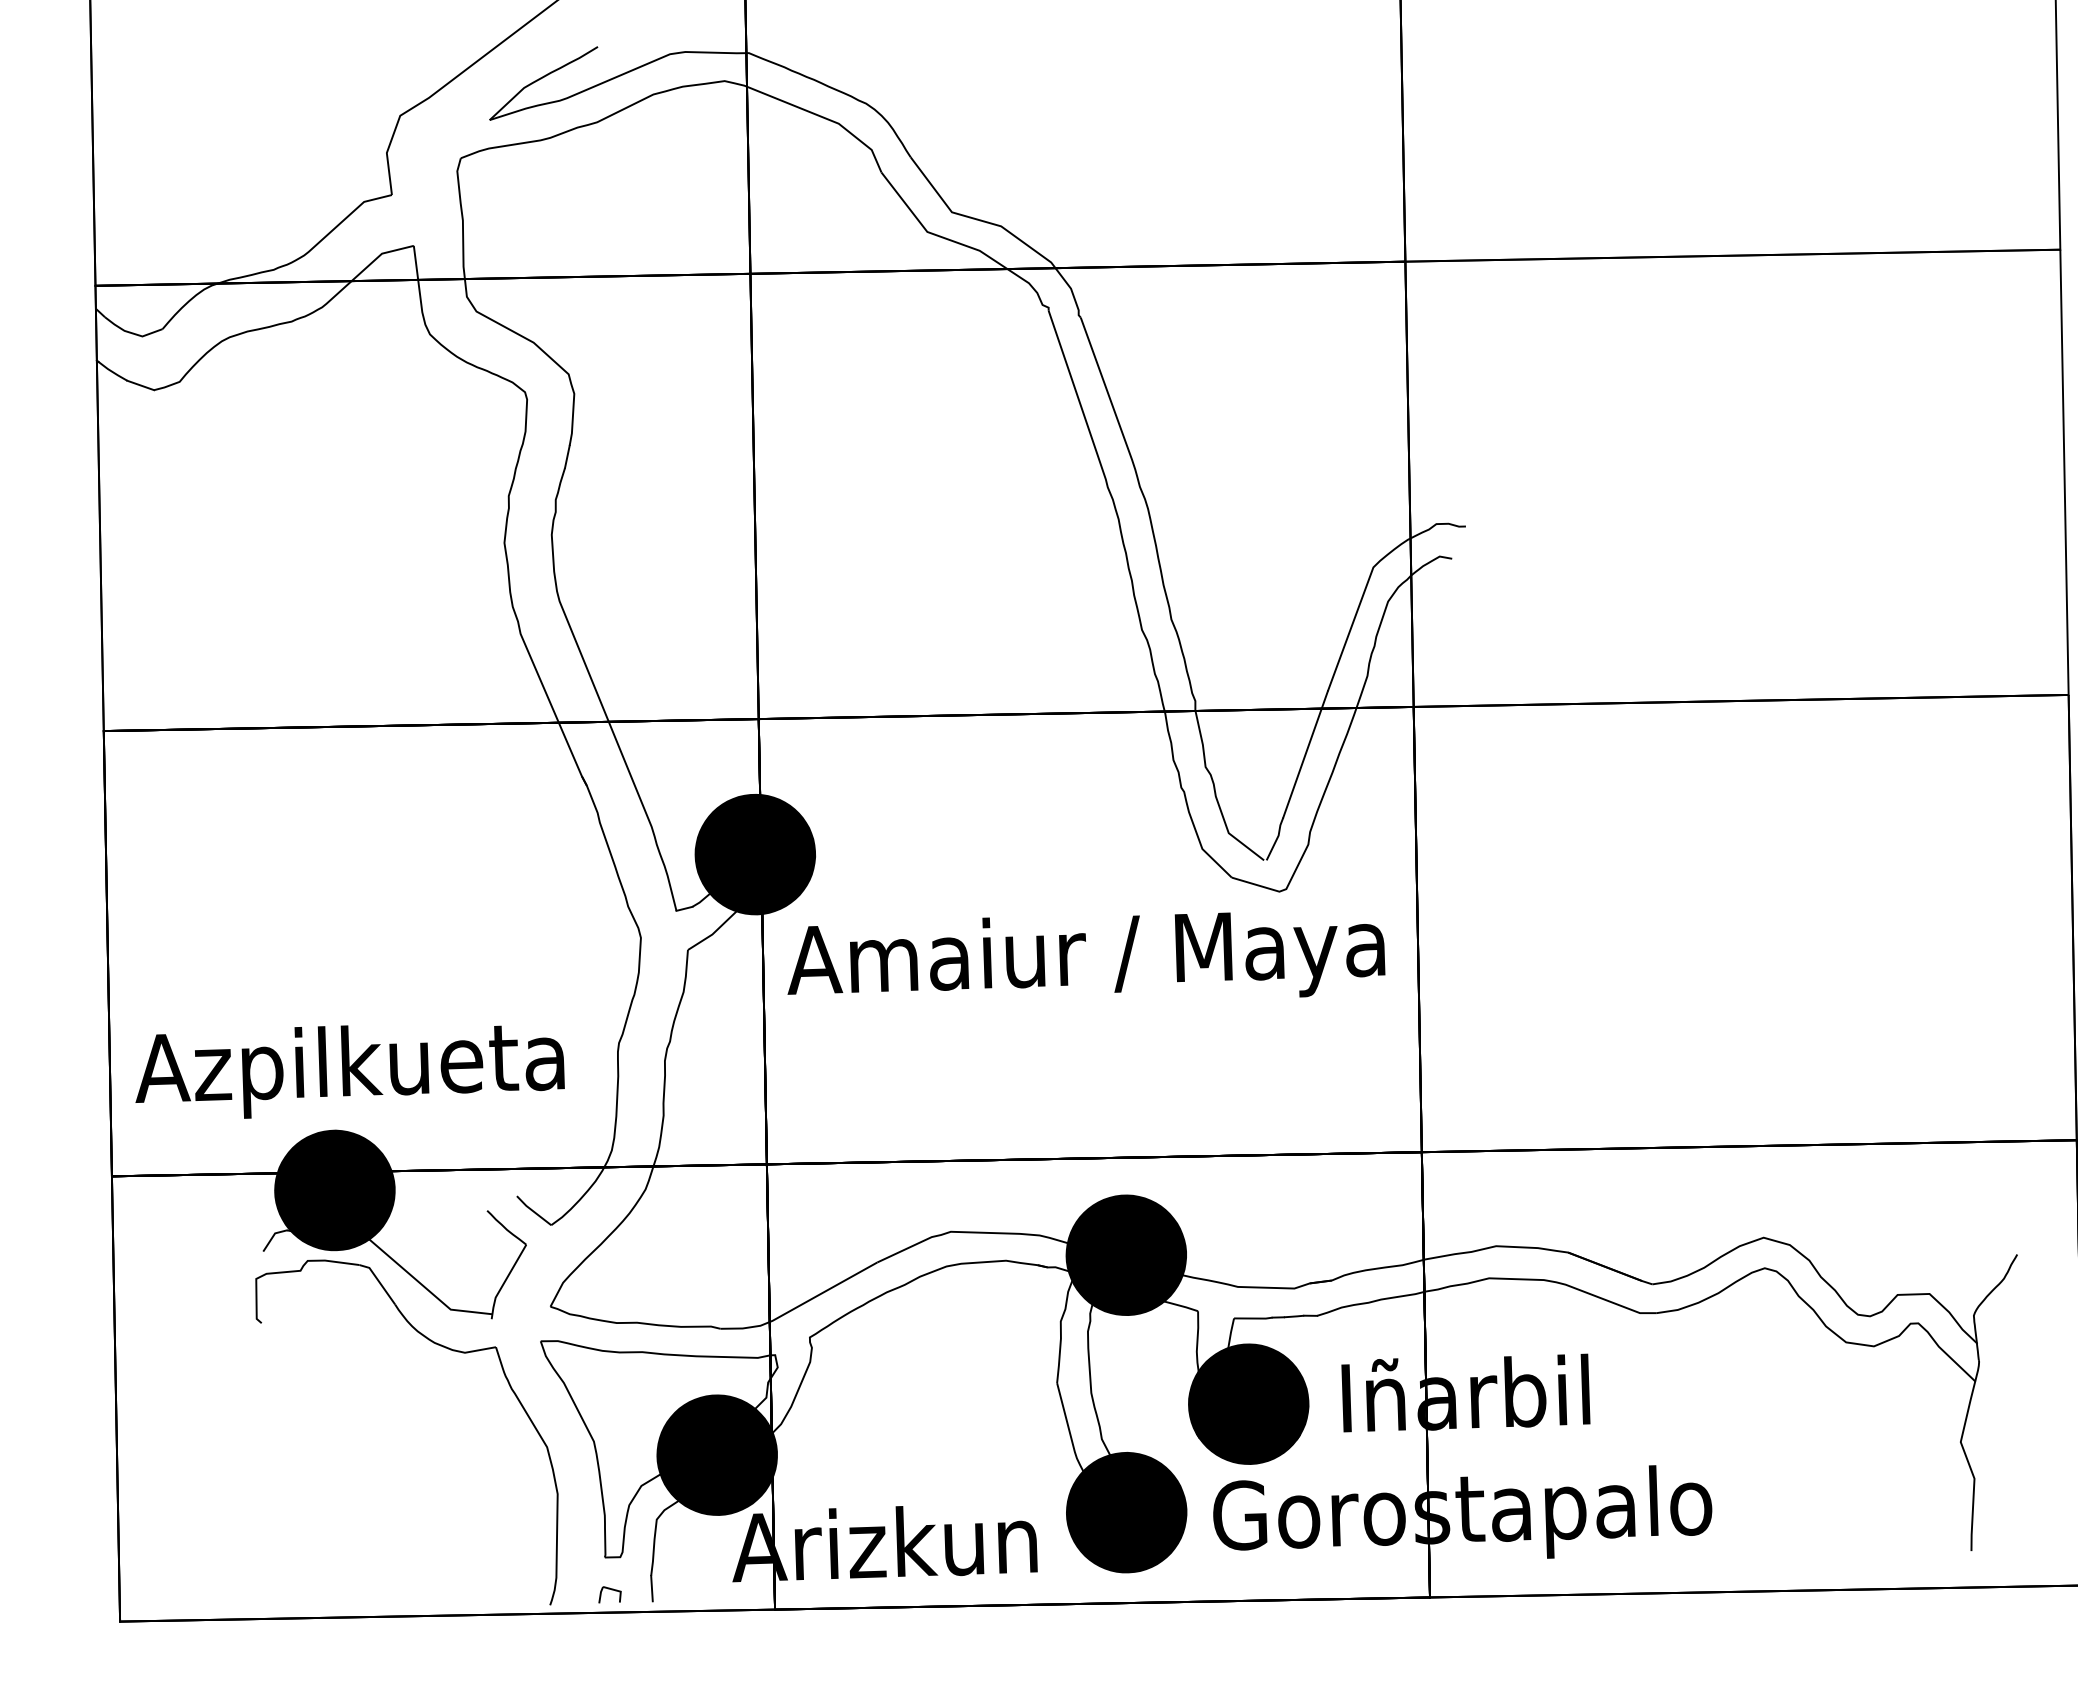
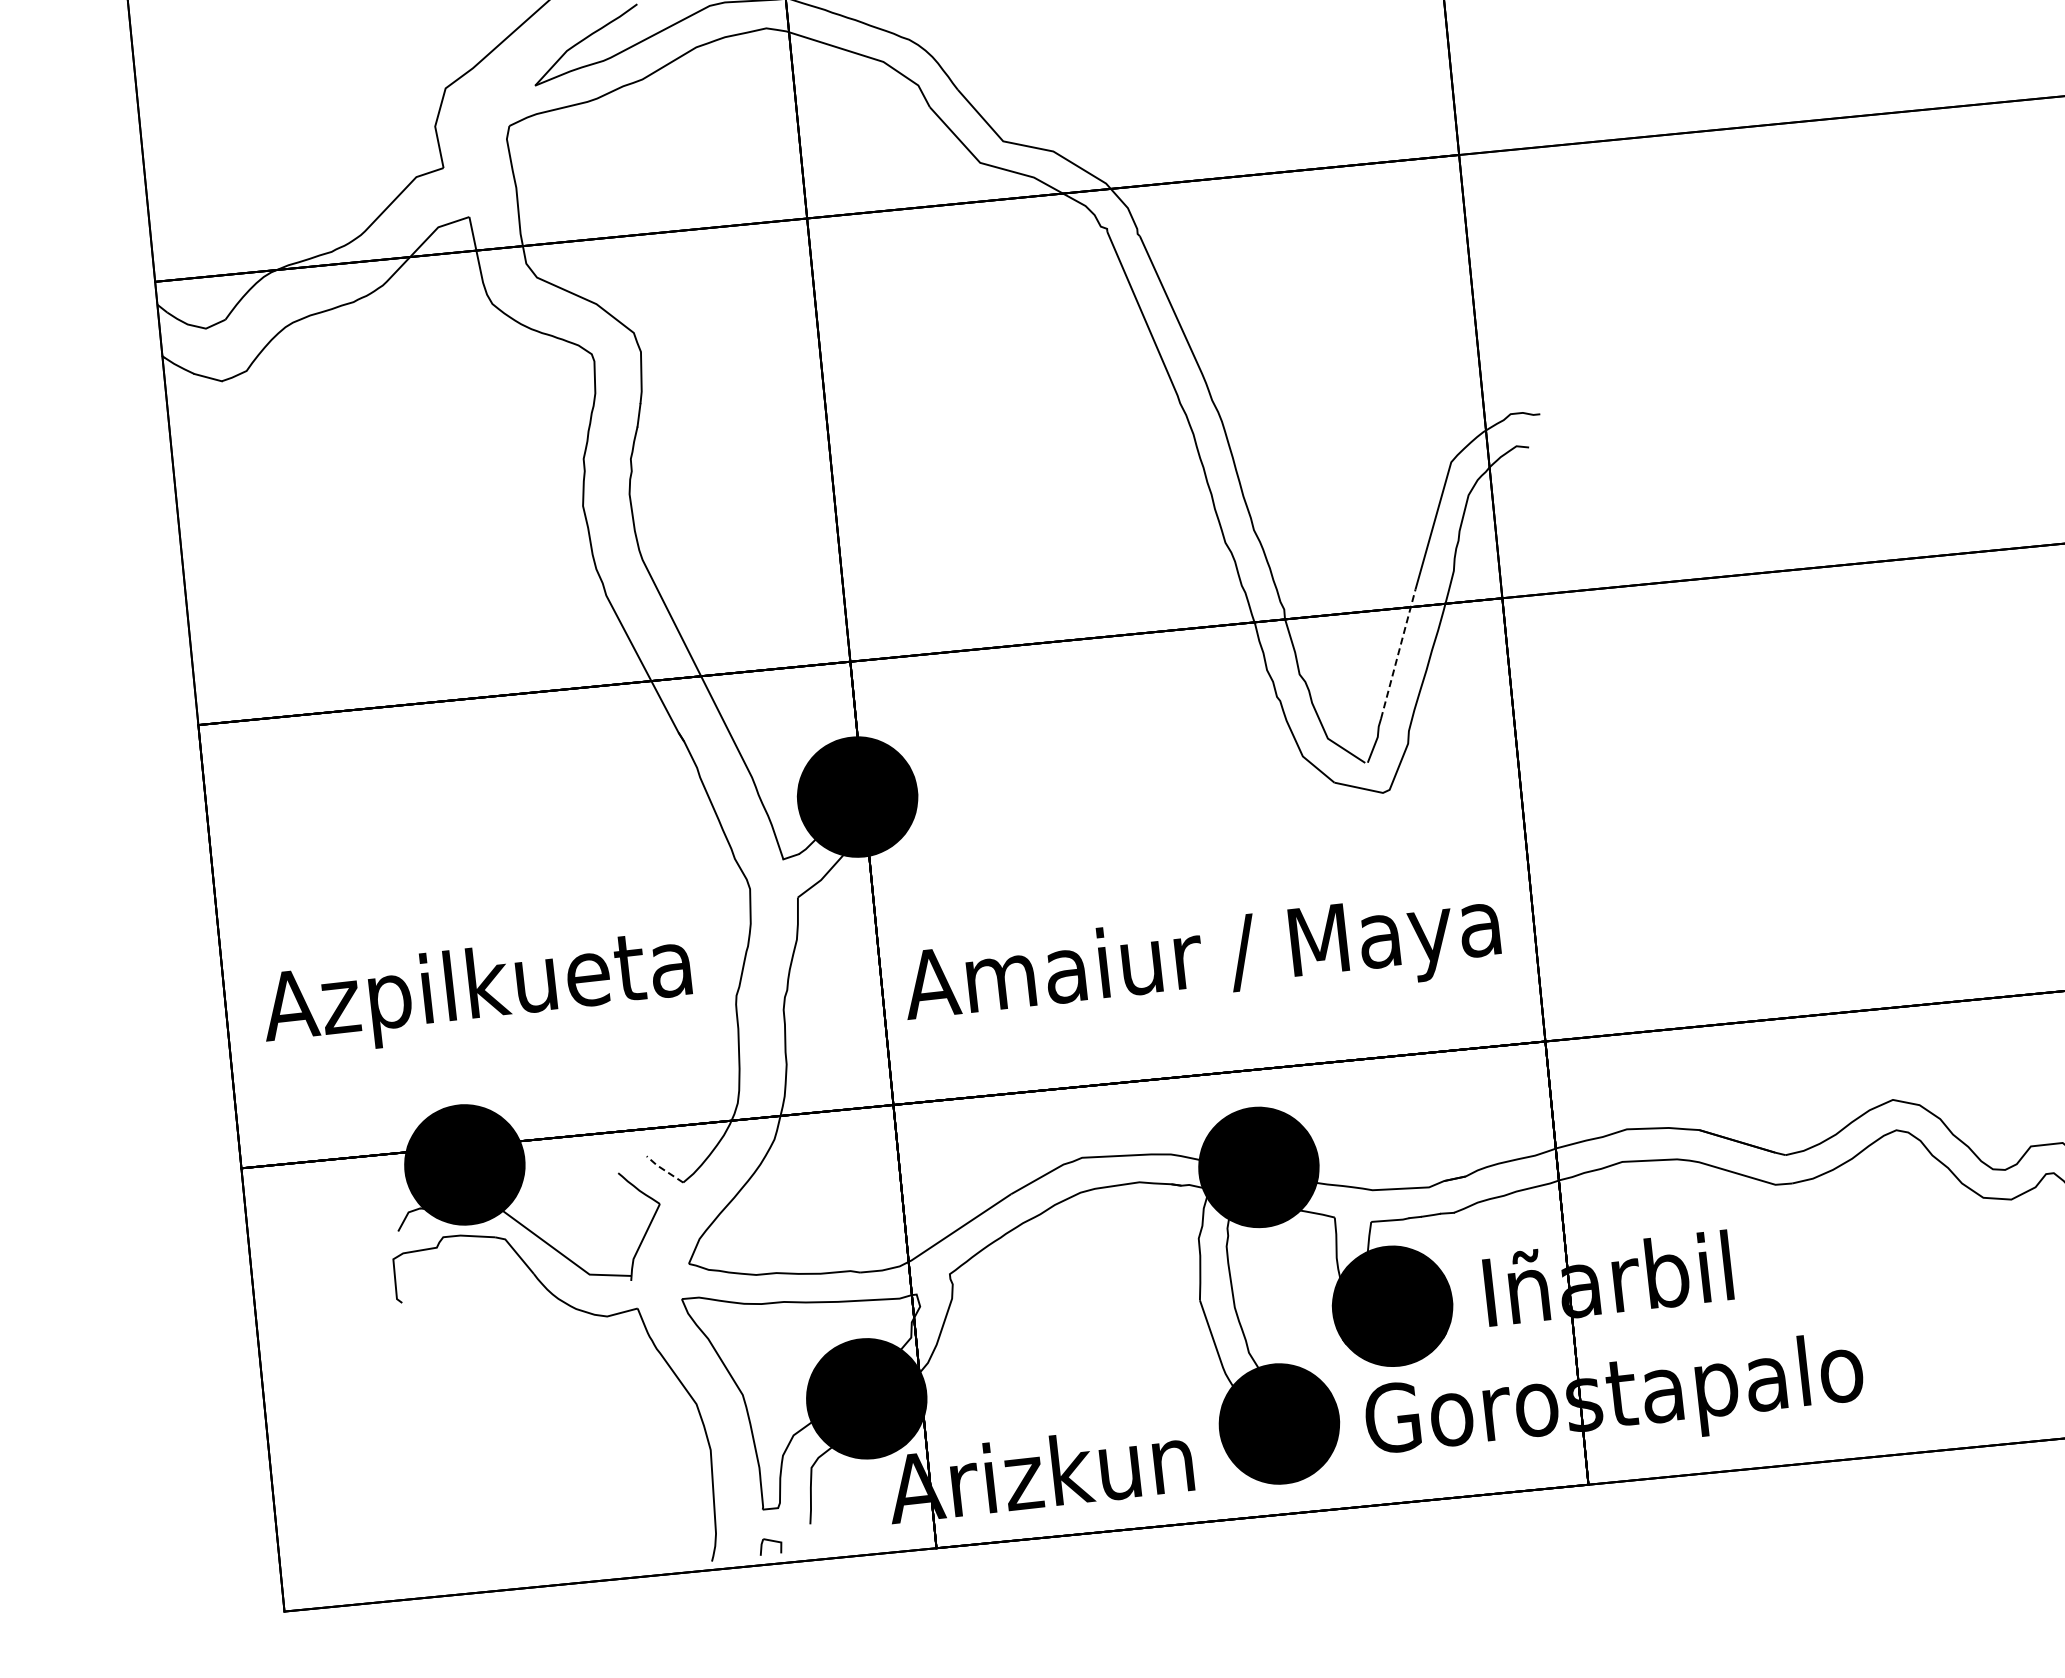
line: (1305, 754) -> (1398, 654), solid -> dashed
text: (1086, 954) -> (1202, 956), moved
text: (349, 1071) -> (477, 993), moved
line: (532, 1210) -> (663, 1169), solid -> dashed
line: (651, 1588) -> (811, 1536), removed

